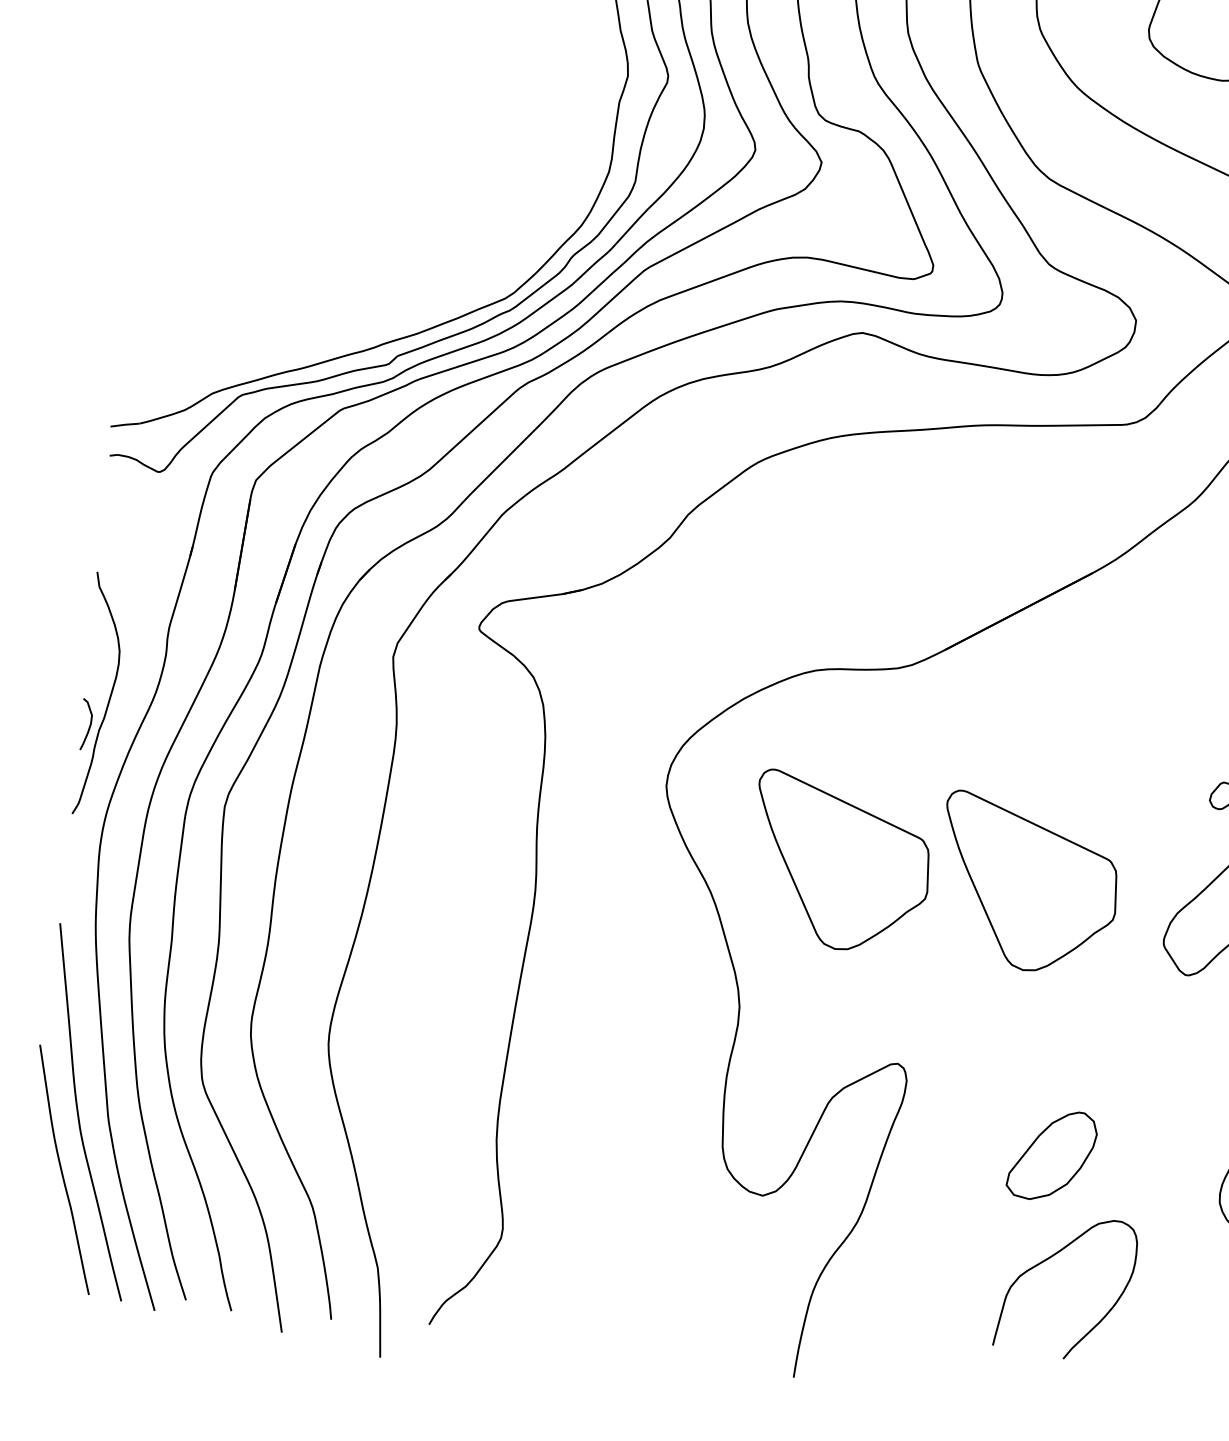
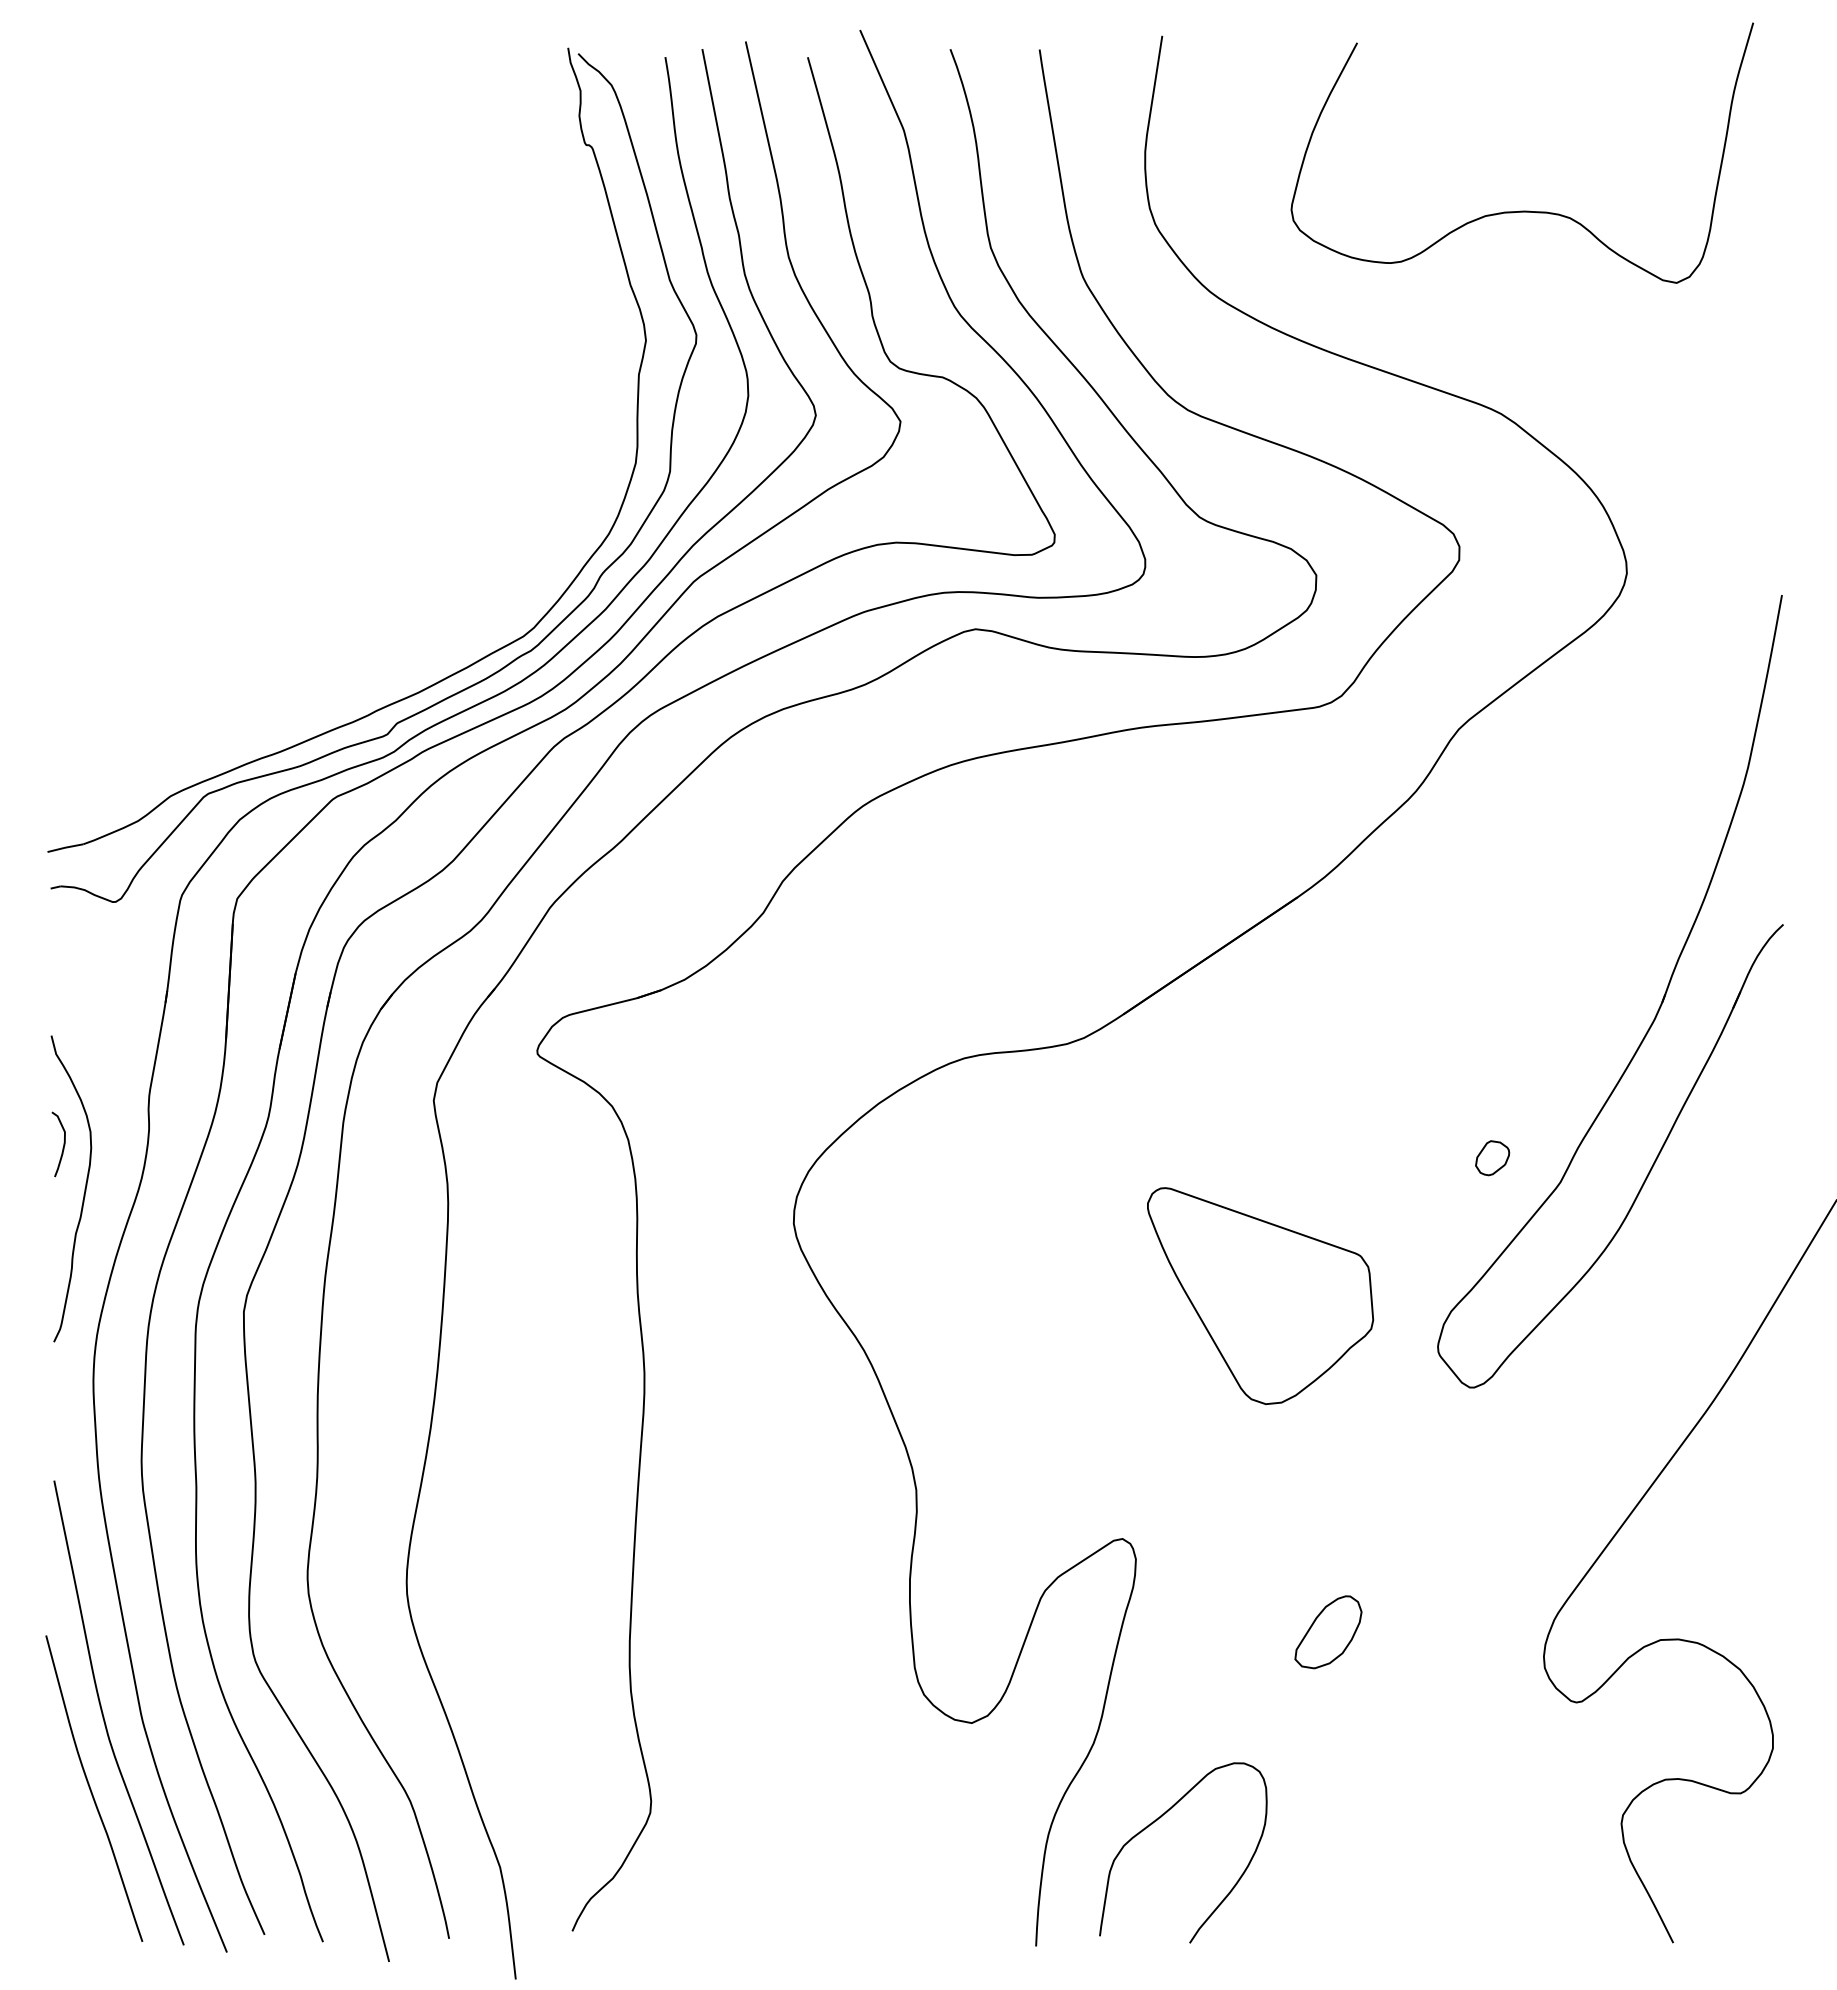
curve: (89, 725) -> (63, 1144), moved
part: (840, 862) -> (1022, 1295), removed
part: (1052, 1155) -> (1328, 1632), size x0.62
curve: (1051, 1257) -> (1160, 1818), moved

